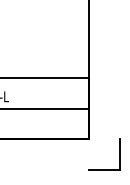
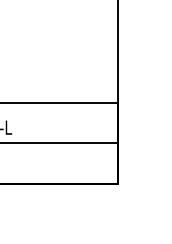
part: (119, 154) -> (157, 203), removed

